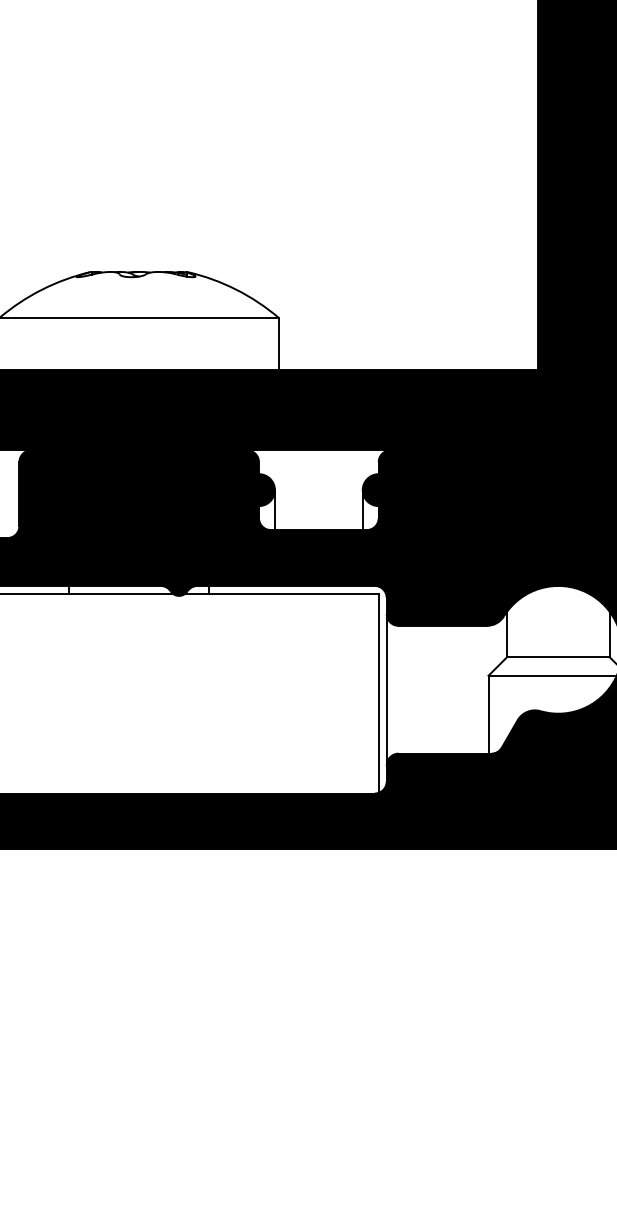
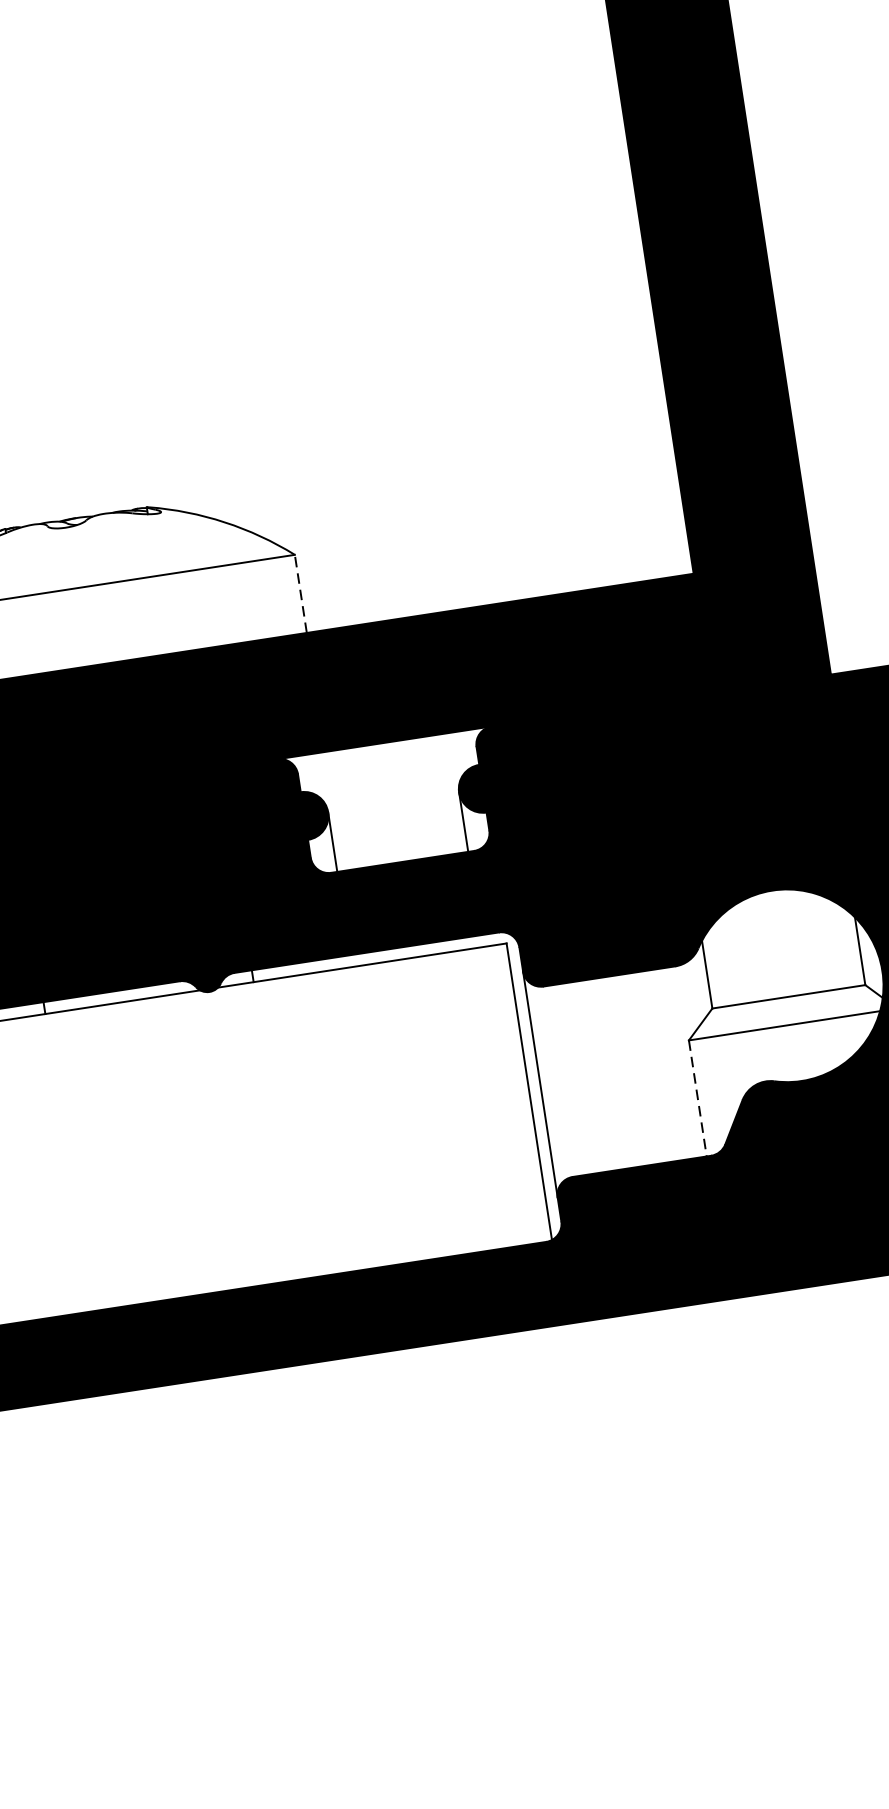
line: (278, 343) -> (300, 592), solid -> dashed
line: (488, 714) -> (697, 1098), solid -> dashed

